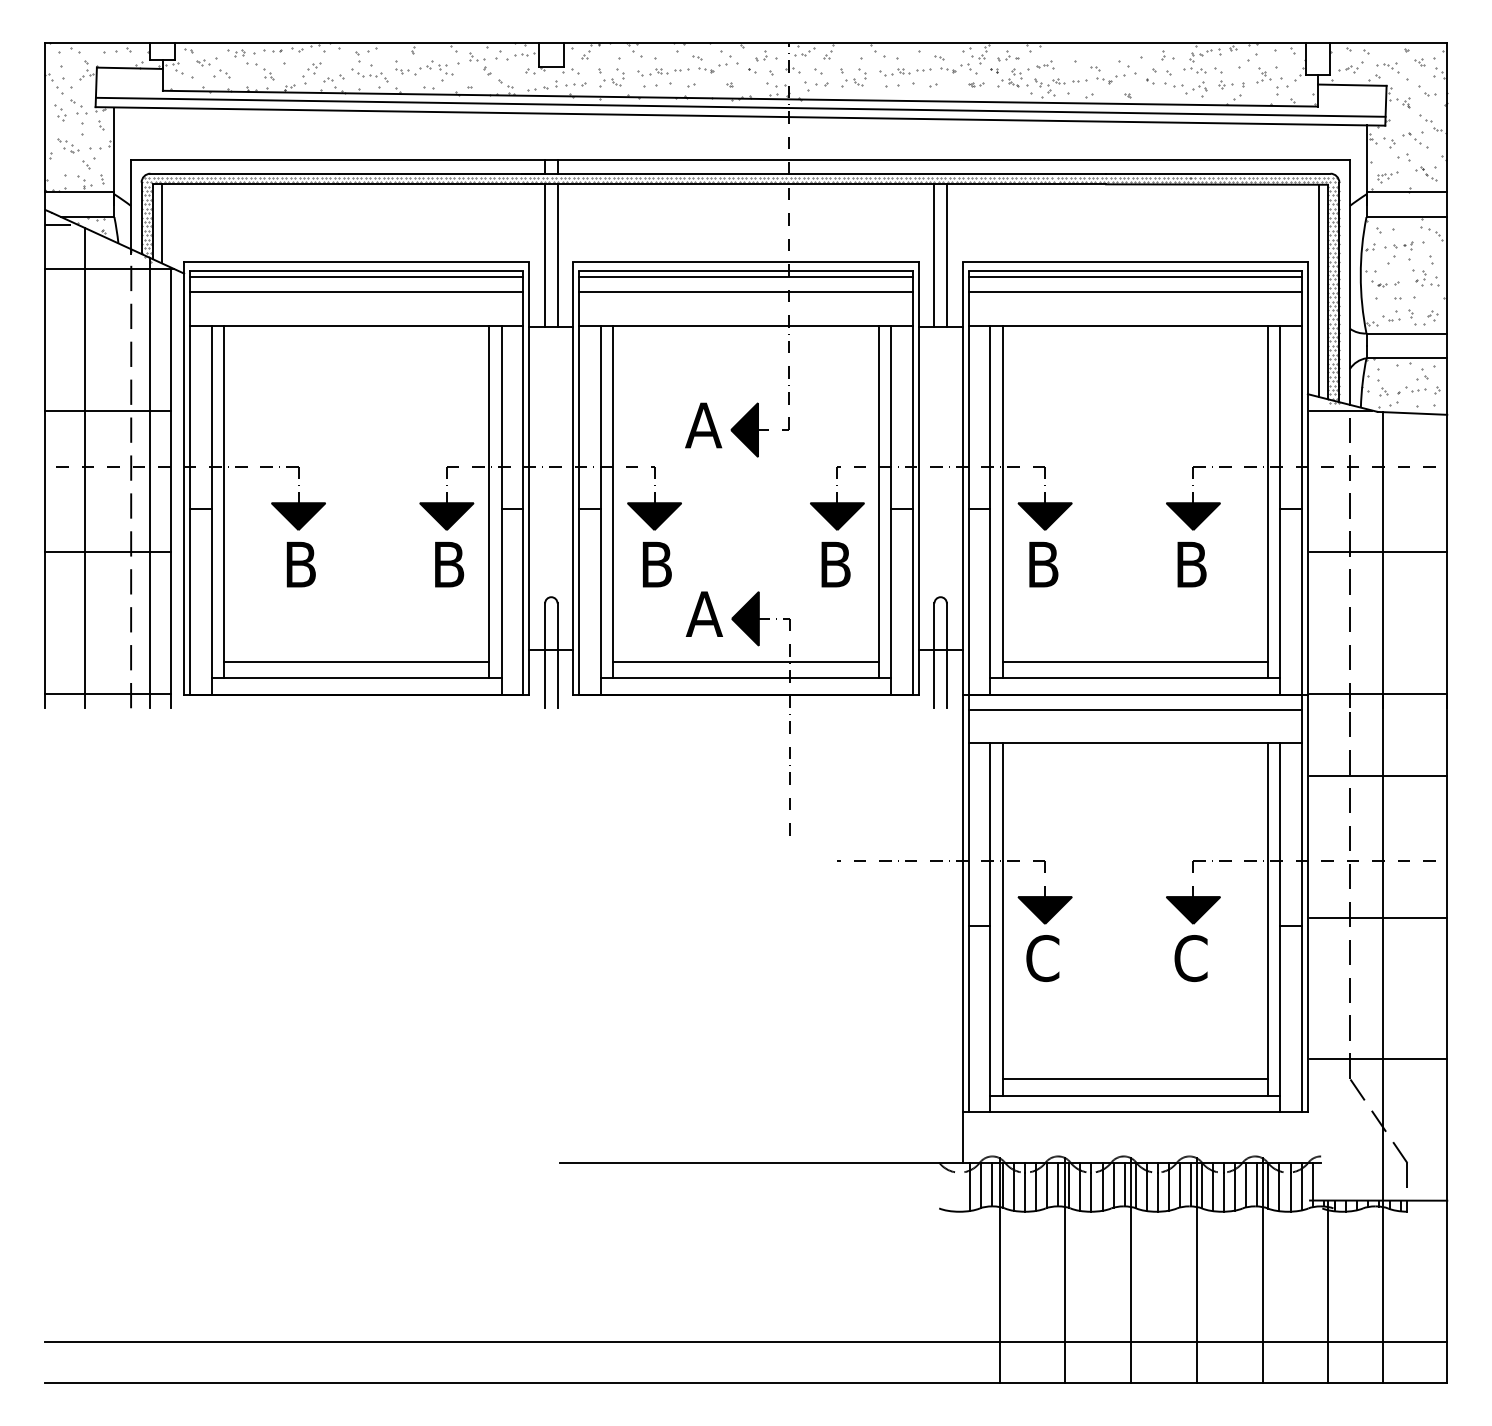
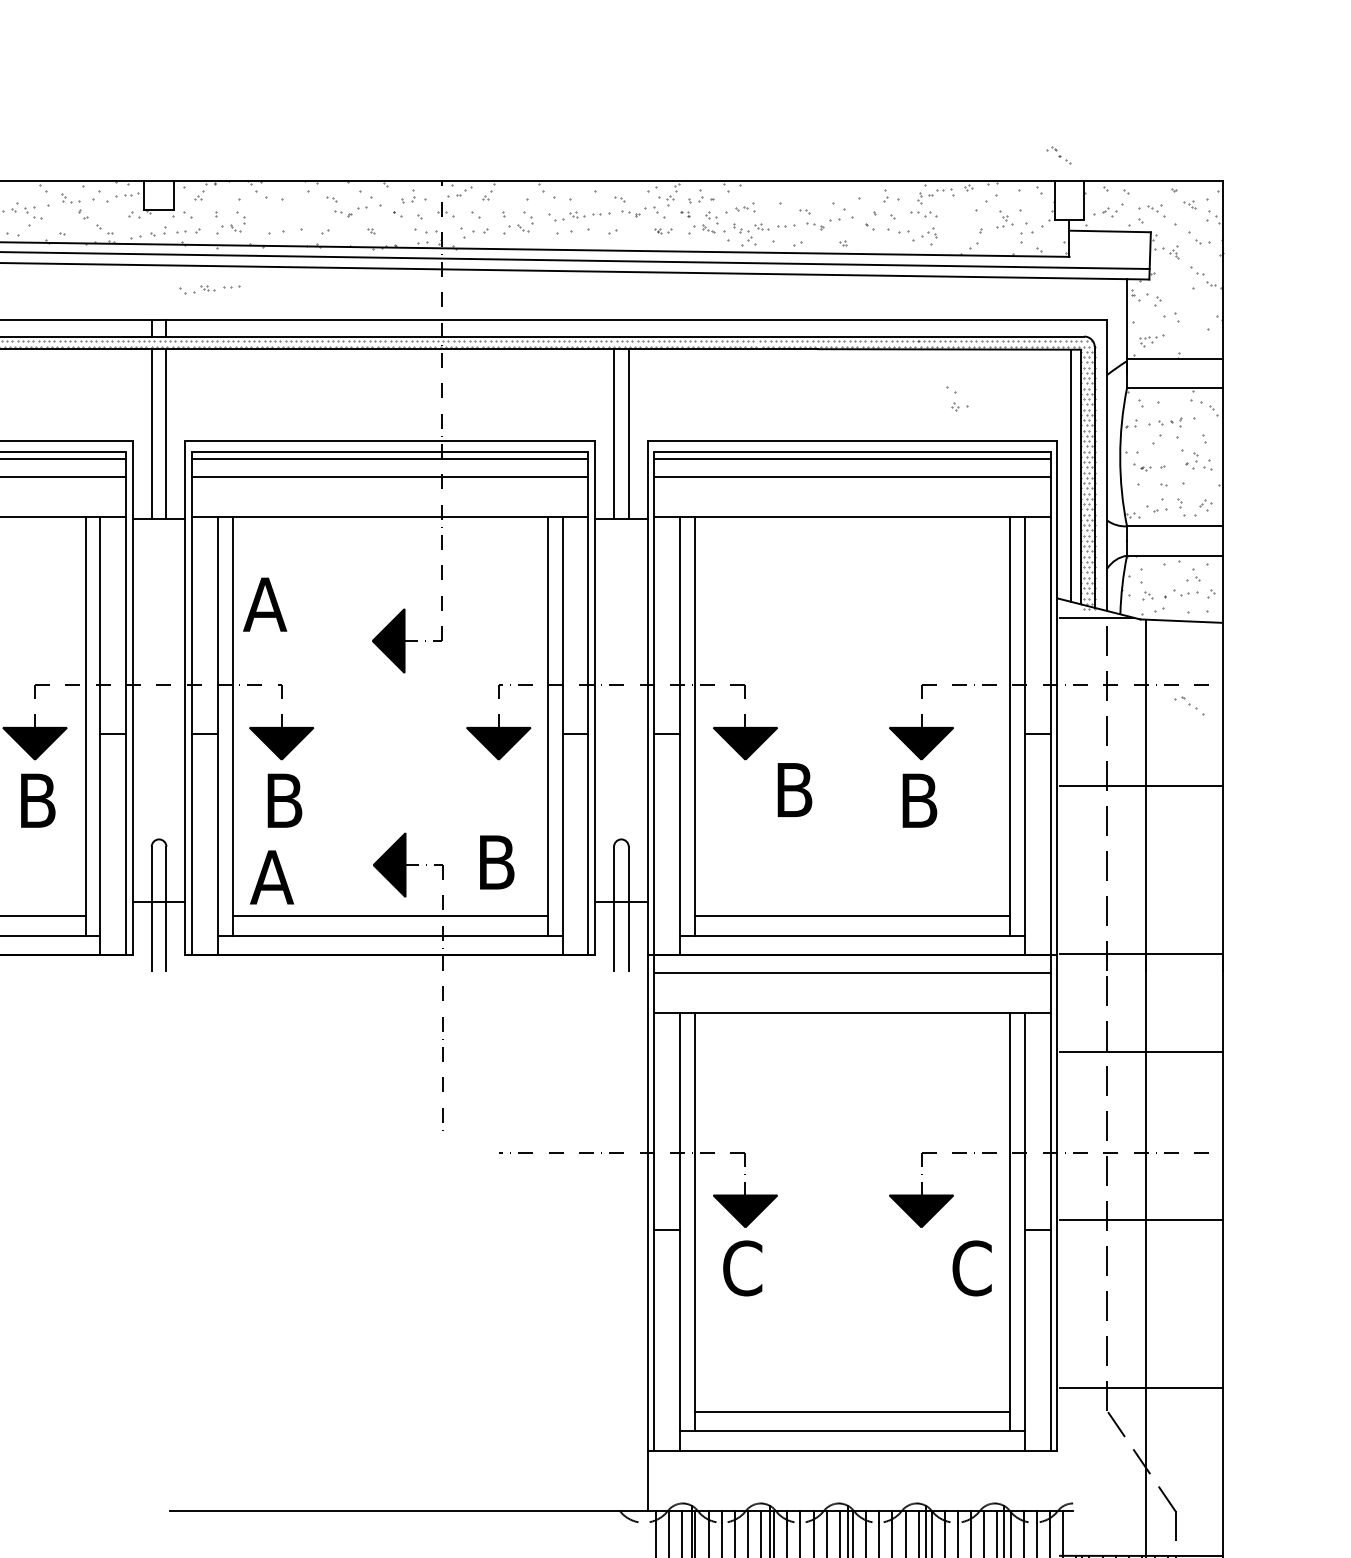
part: (663, 72) -> (210, 290), moved
part: (1223, 78) -> (957, 399), moved
part: (1415, 140) -> (1189, 705), moved
part: (1426, 173) -> (1059, 154), moved
text: (703, 425) -> (264, 604), moved
text: (835, 564) -> (496, 862), moved
text: (1043, 564) -> (794, 789), moved
text: (703, 613) -> (270, 876), moved
text: (1190, 958) -> (971, 1268), moved

